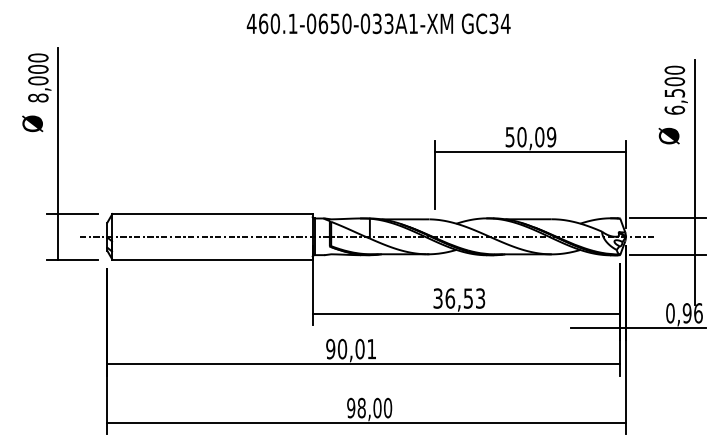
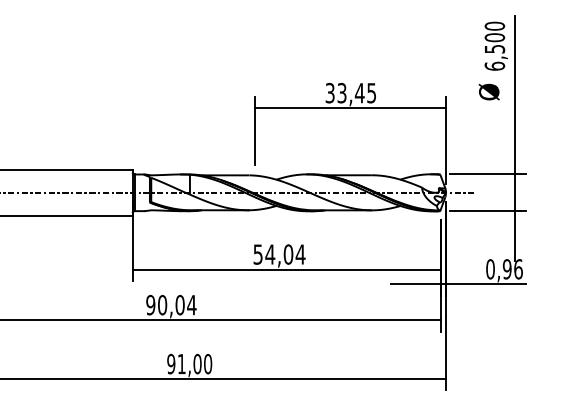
text: (531, 136) -> (351, 92), 50,09 -> 33,45
text: (459, 298) -> (279, 254), 36,53 -> 54,04
text: (371, 349) -> (191, 305), 90,01 -> 90,04
text: (361, 407) -> (181, 363), 98,00 -> 91,00

